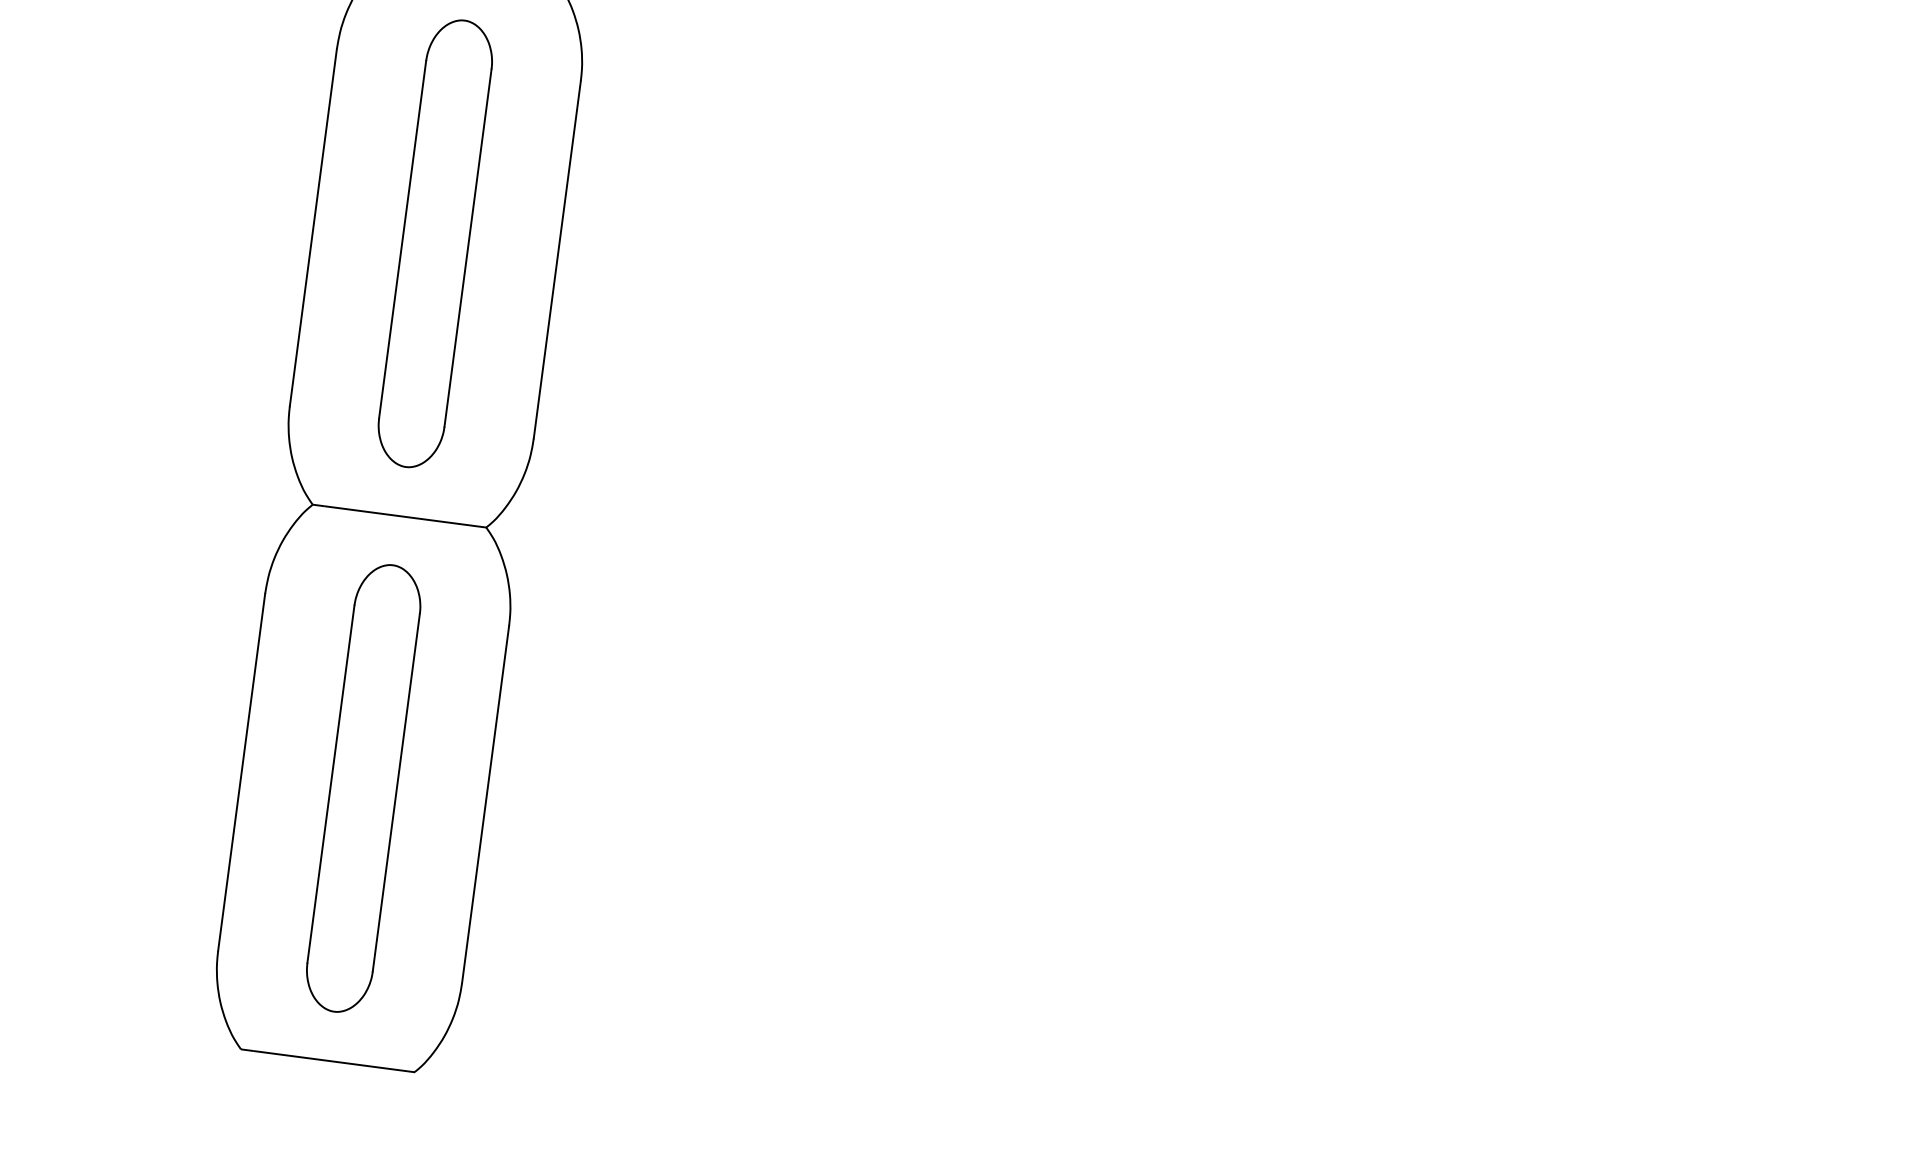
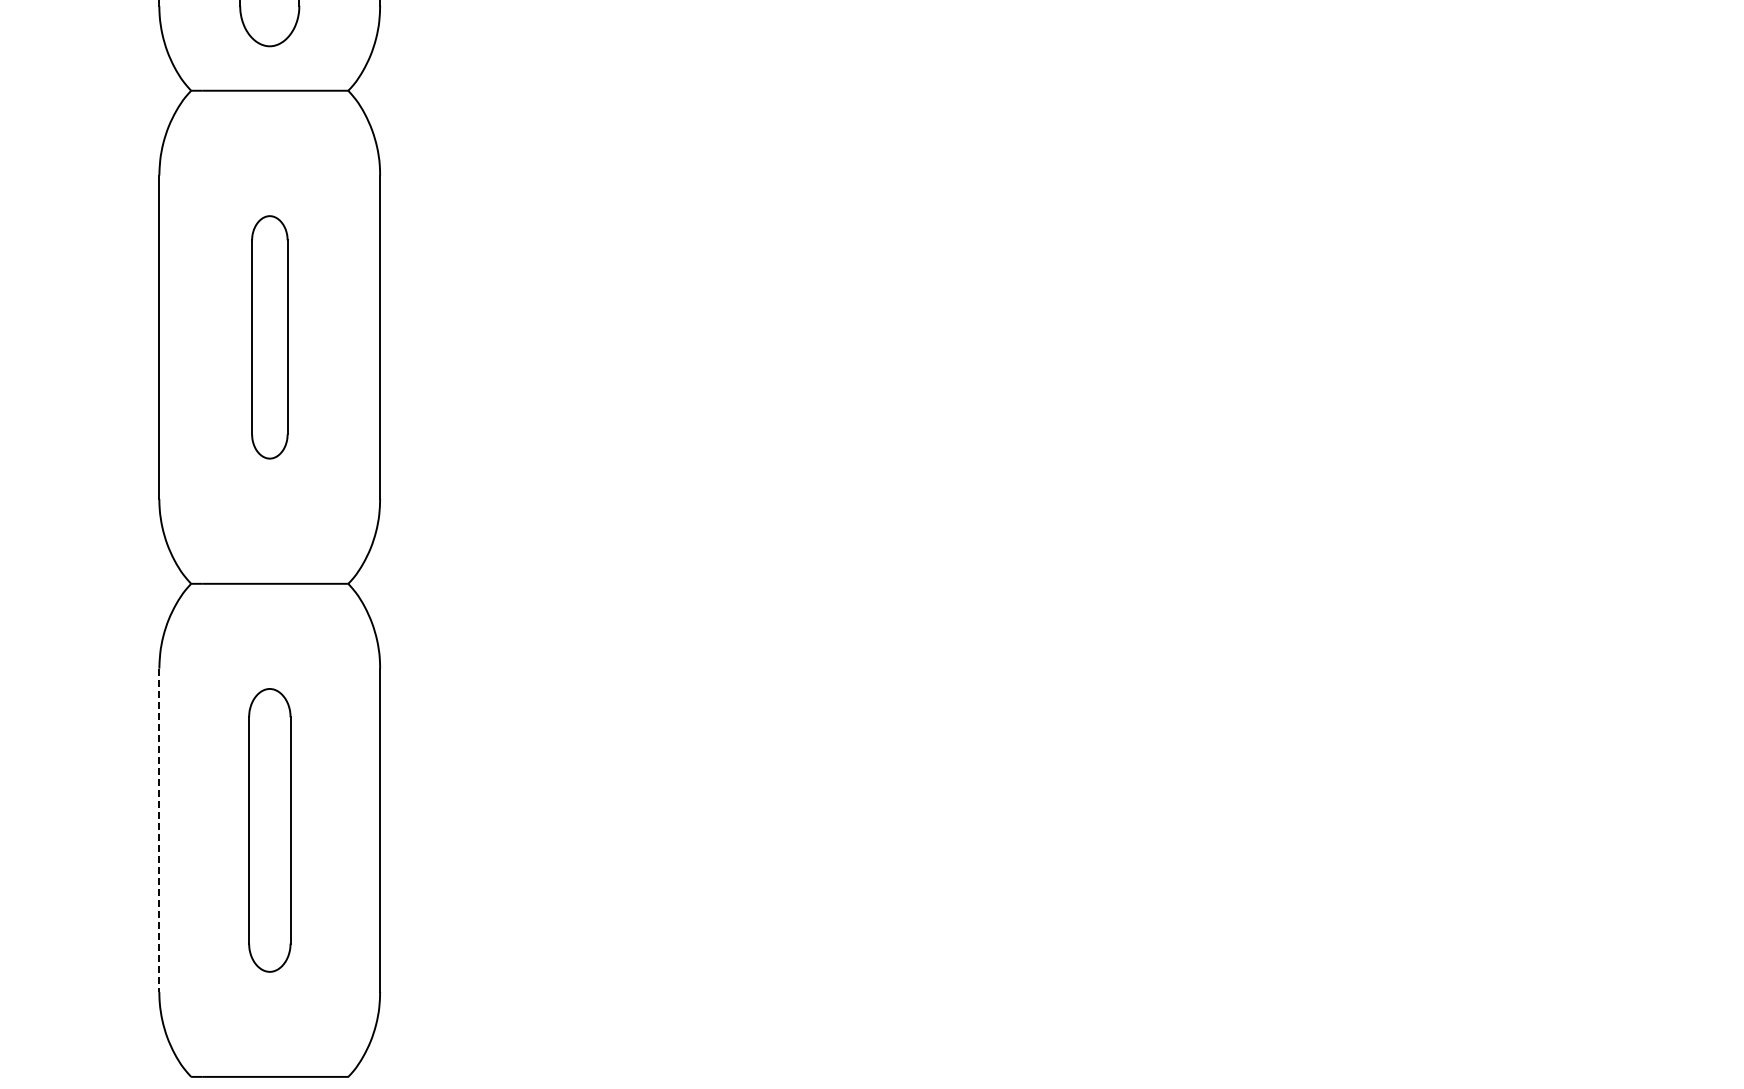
part: (435, 243) -> (269, 337), size x0.6
line: (241, 772) -> (159, 830), solid -> dashed
part: (363, 788) -> (269, 830), size x0.7

